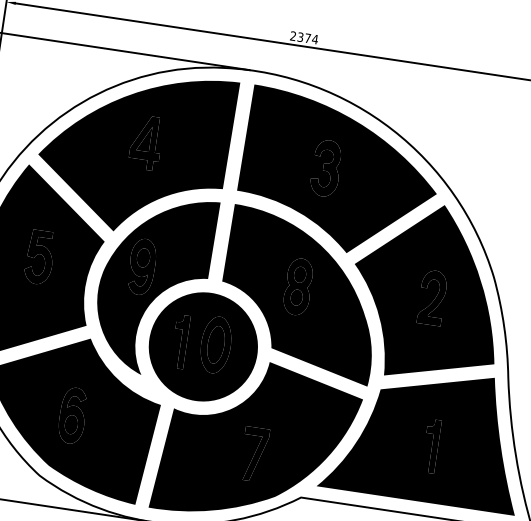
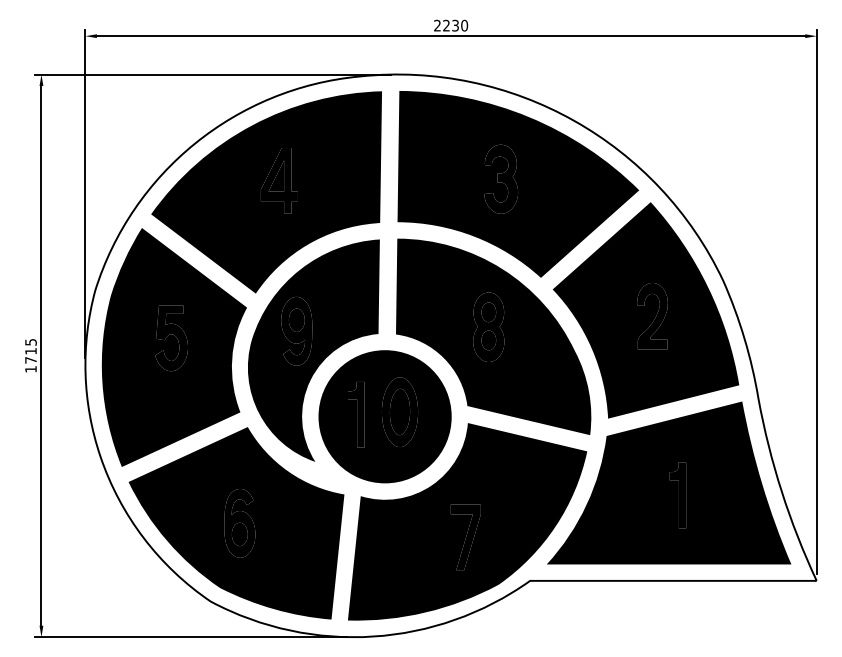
text: (307, 38) -> (455, 25), 2374 -> 2230

